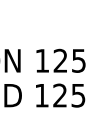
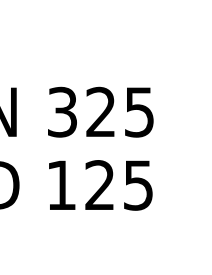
text: (42, 60) -> (62, 111), 125 -> 325

